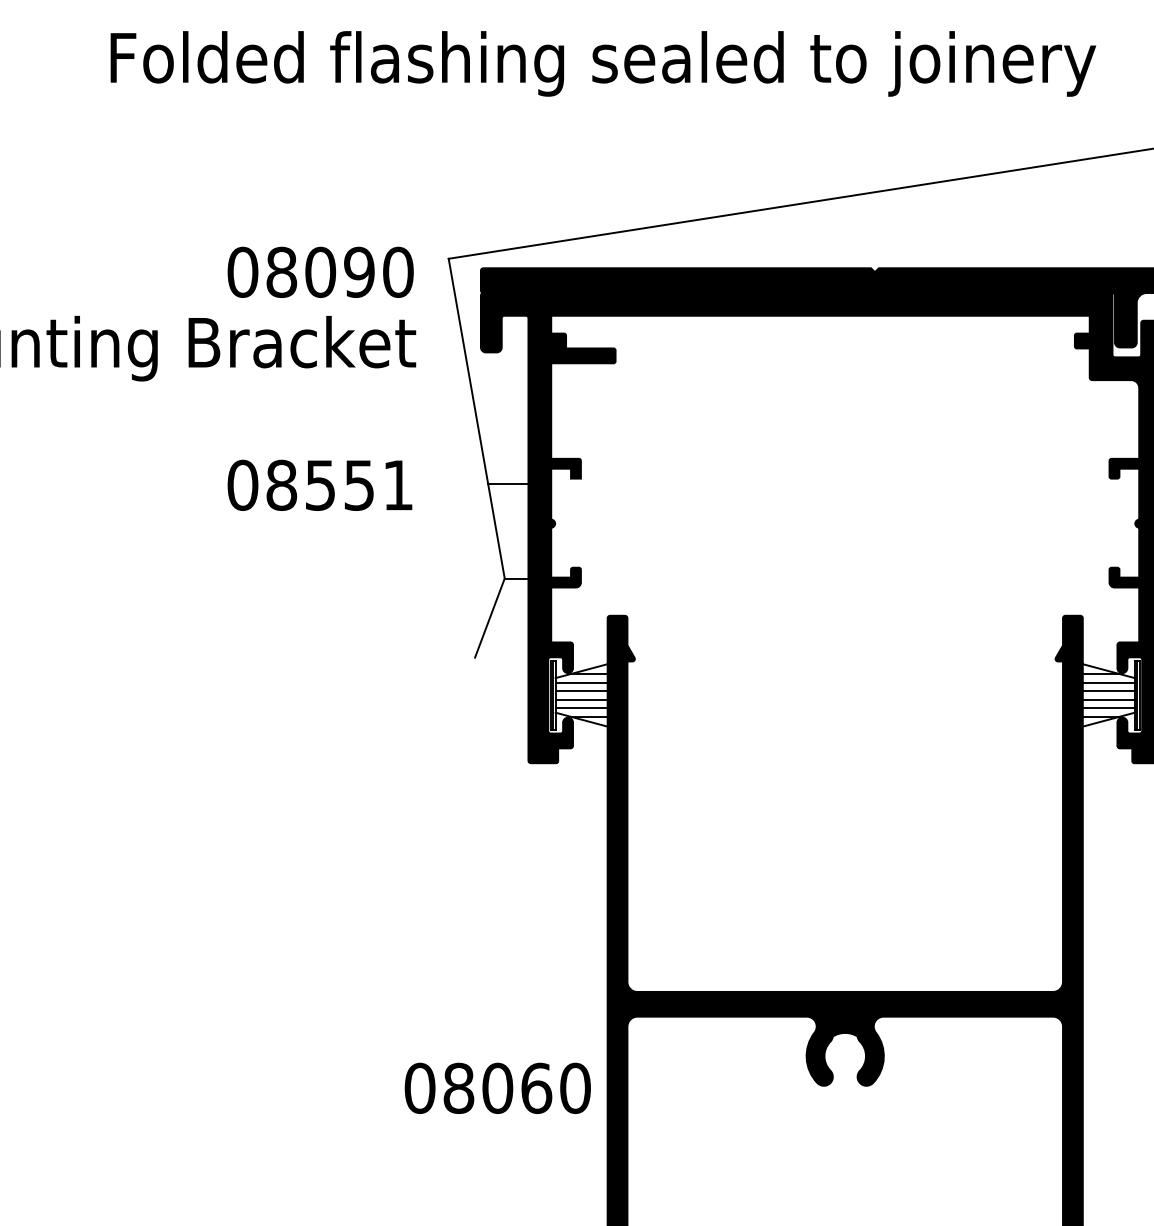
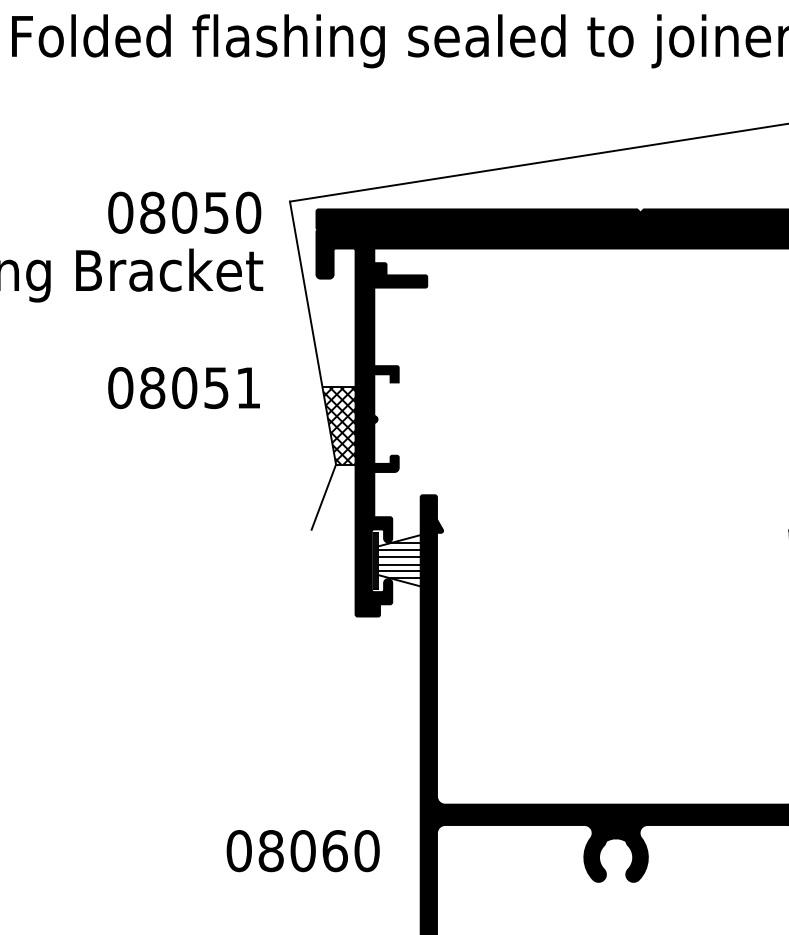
text: (359, 271) -> (216, 212), 08090 -> 08050
text: (320, 484) -> (184, 387), 08551 -> 08051
hatch: (508, 531) -> (339, 425), added
text: (497, 1087) -> (302, 850), moved

